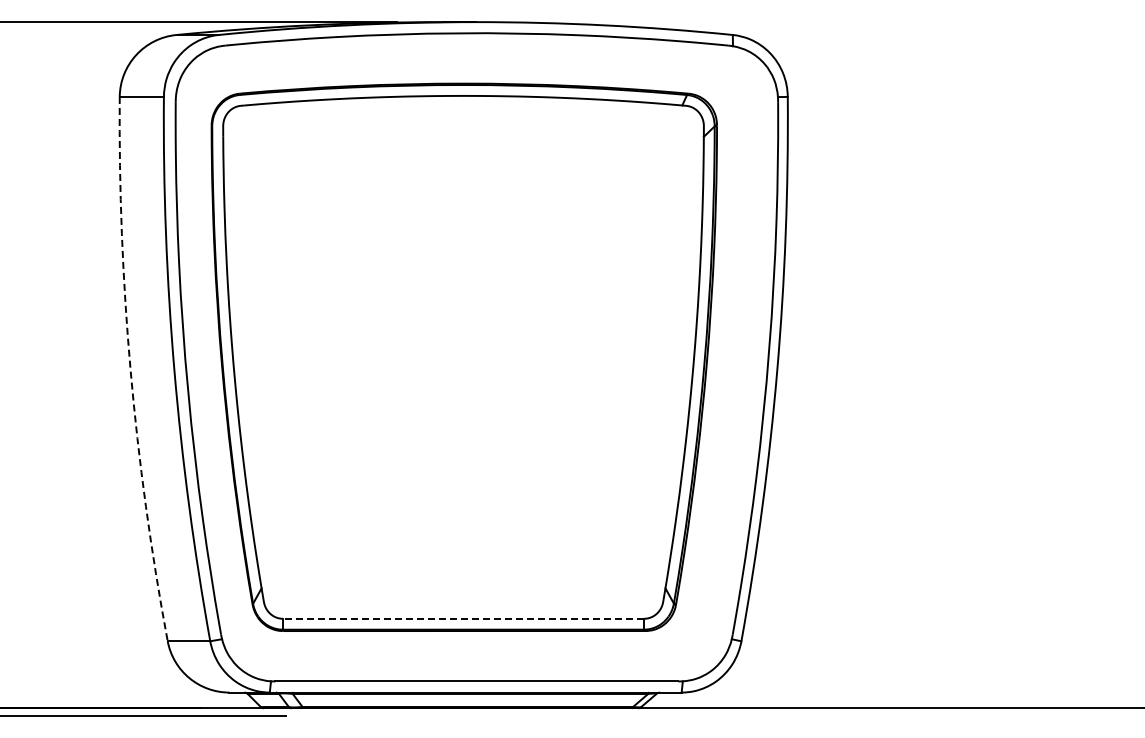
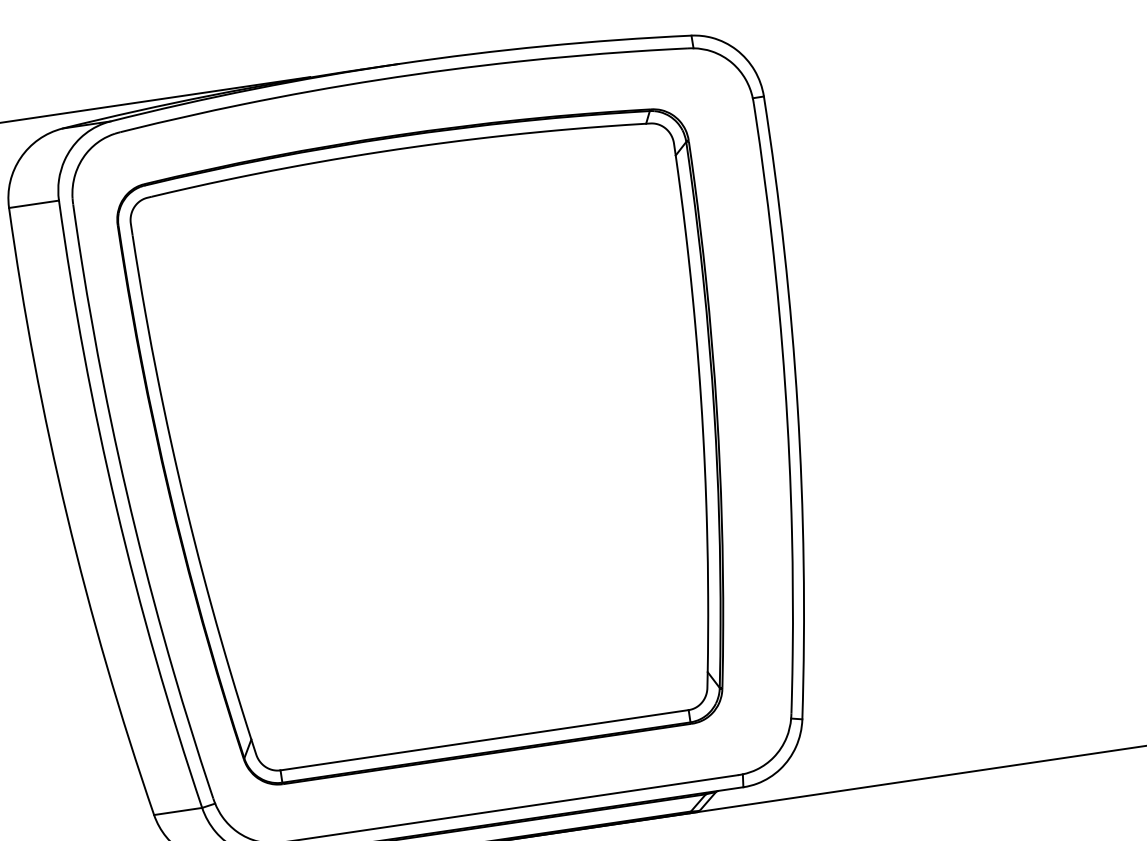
arc: (130, 370) -> (66, 515), dashed -> solid
line: (463, 618) -> (484, 739), dashed -> solid

